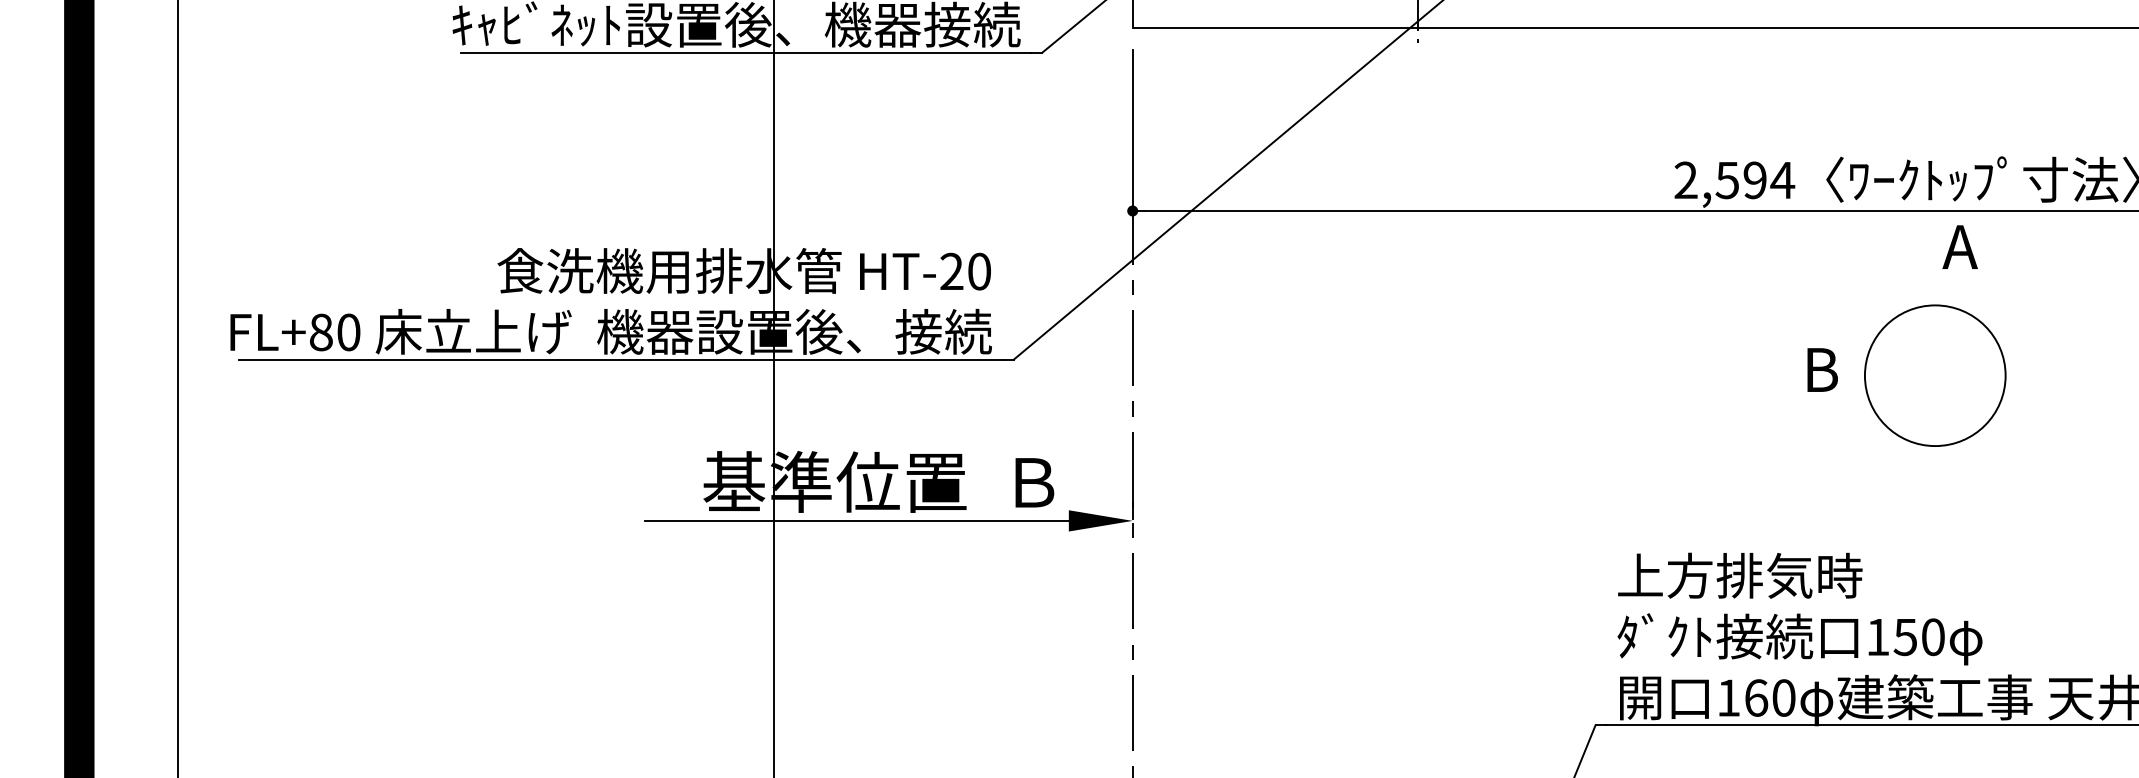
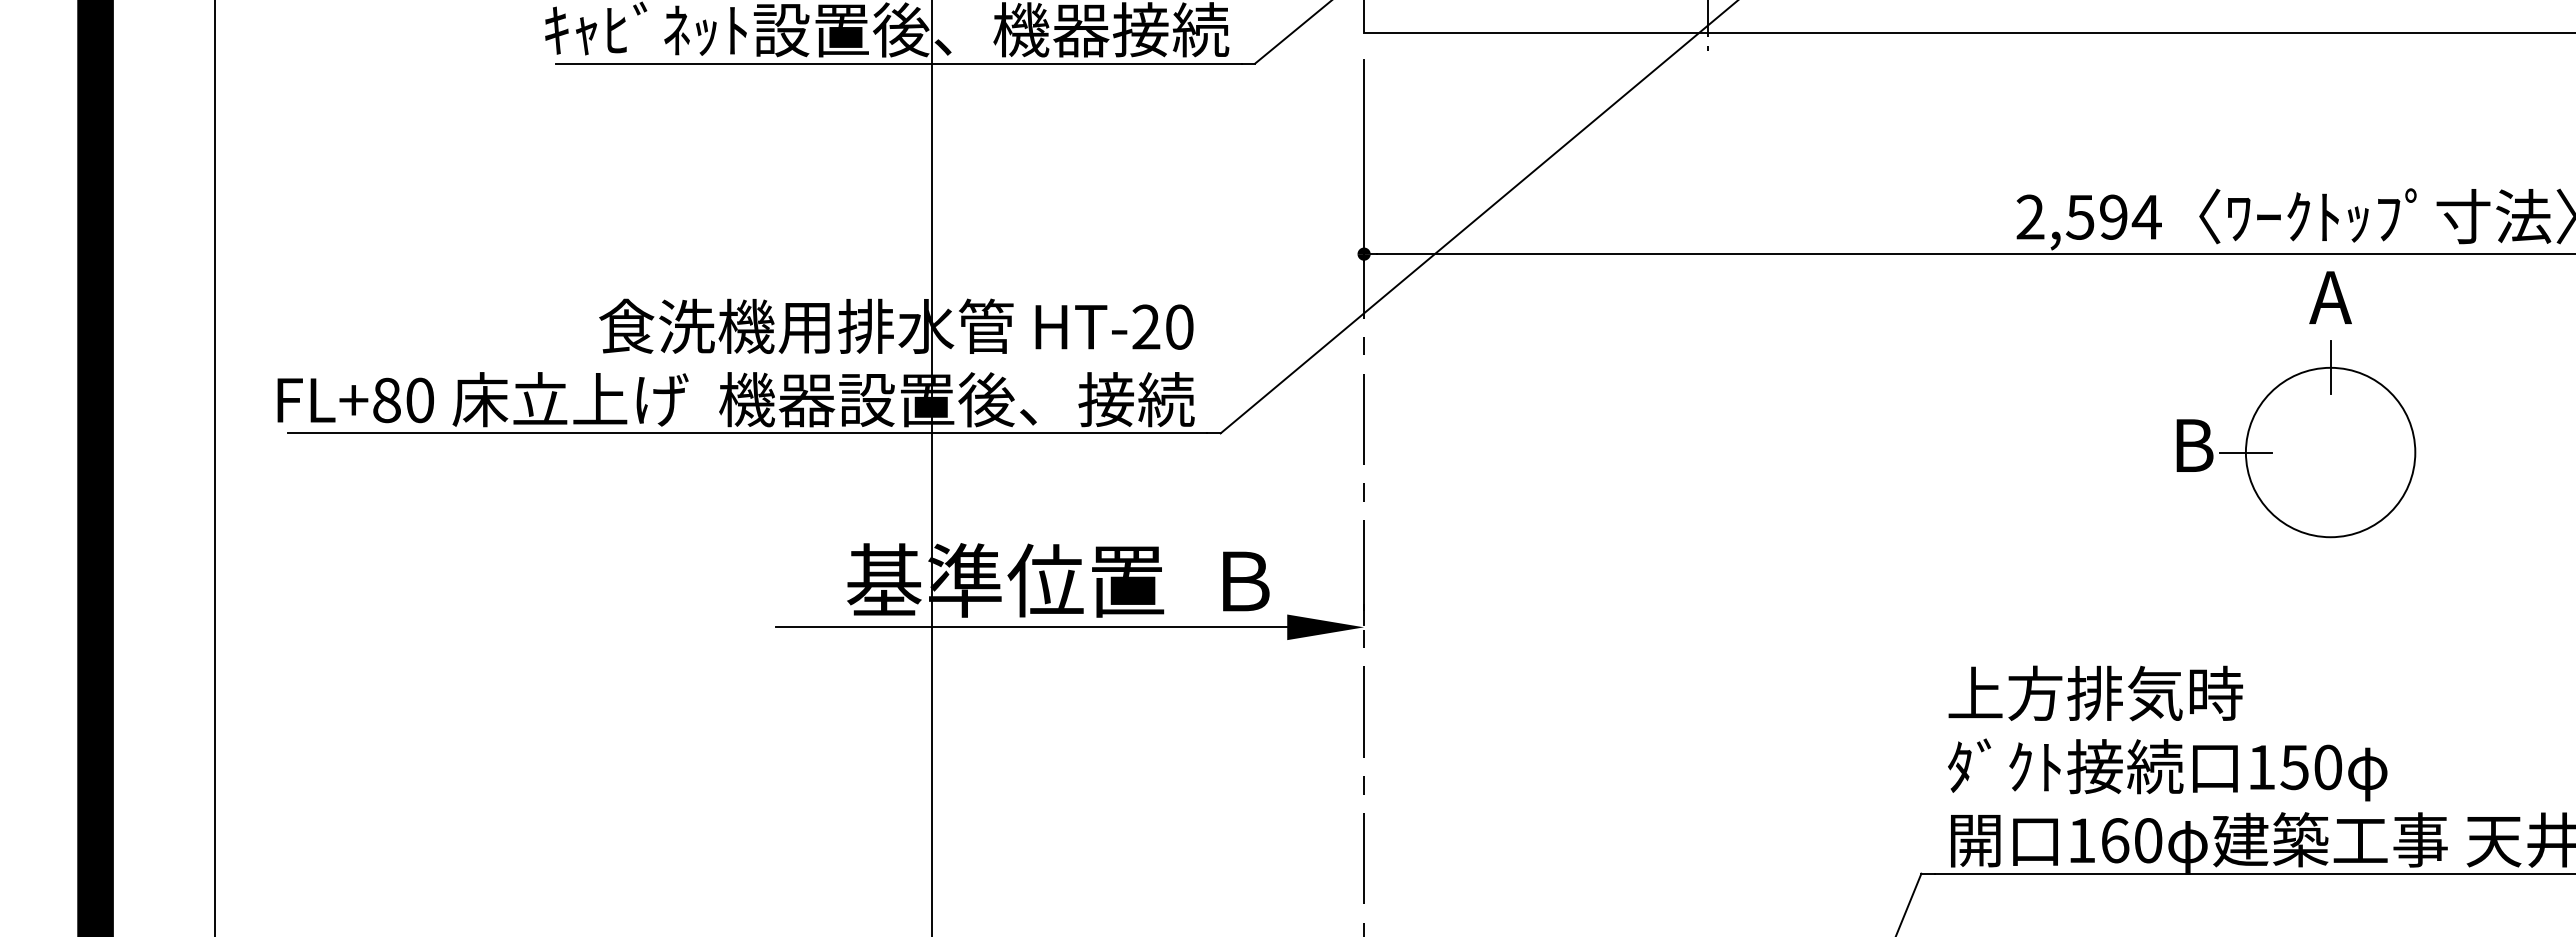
text: (1960, 247) -> (2330, 297), moved
line: (1935, 305) -> (2330, 367), added
line: (1864, 375) -> (2245, 452), added

